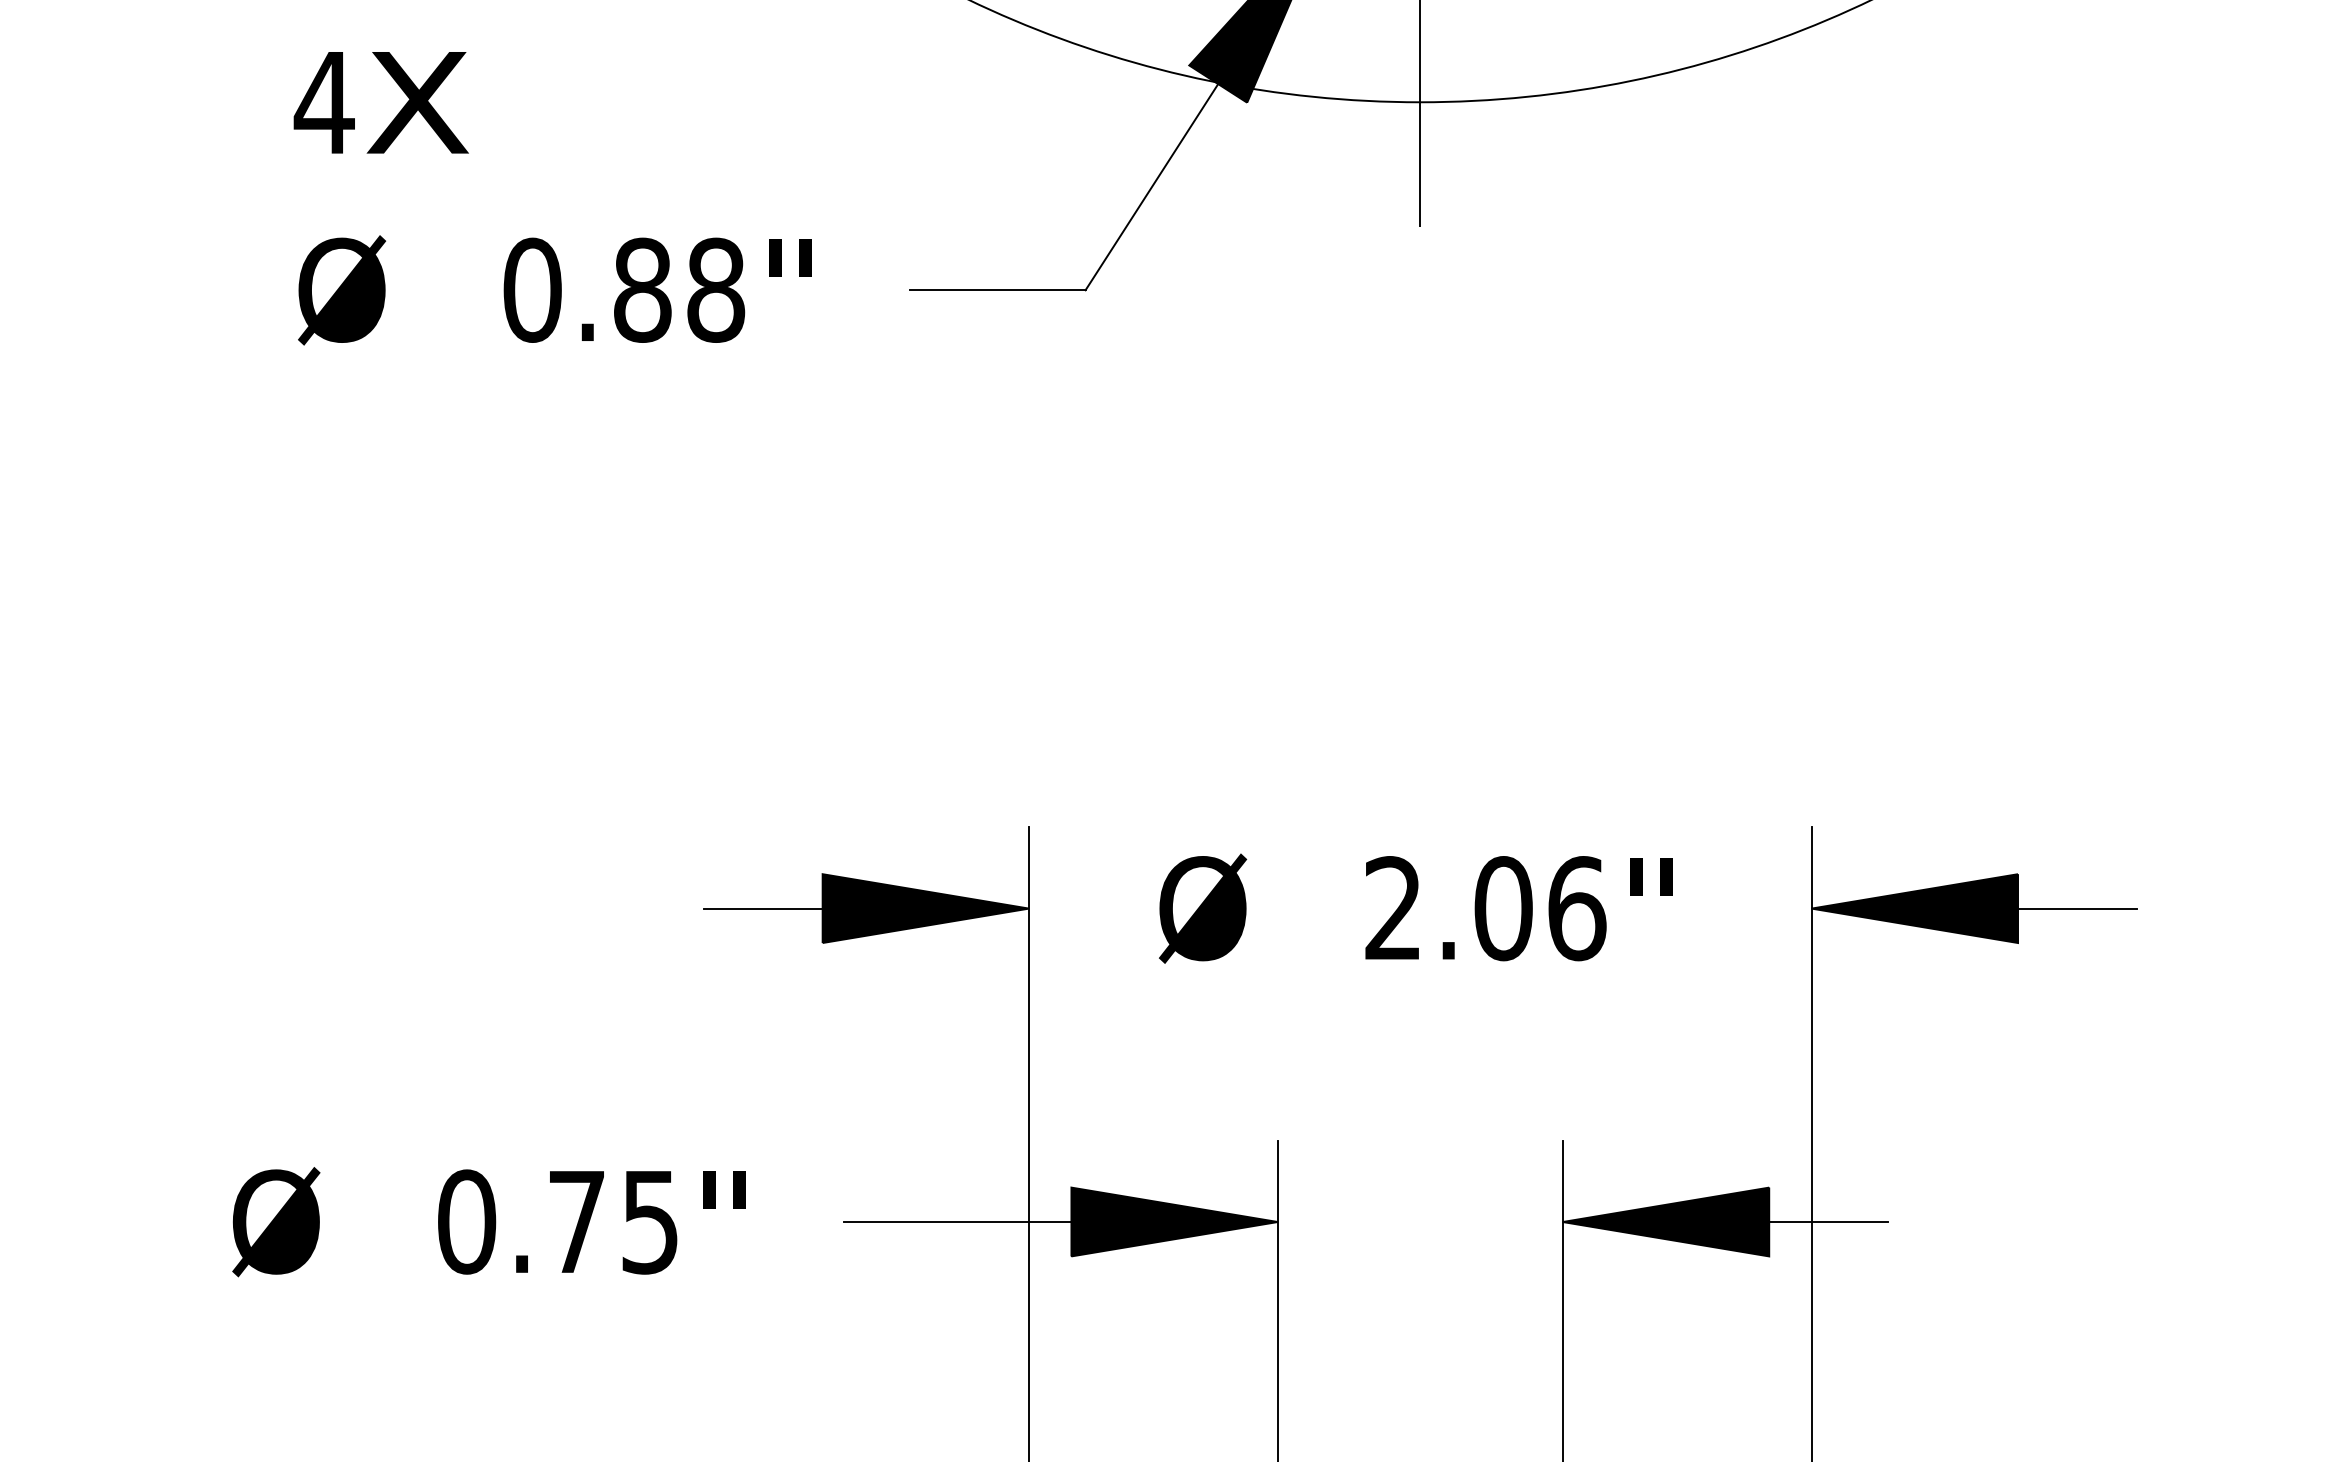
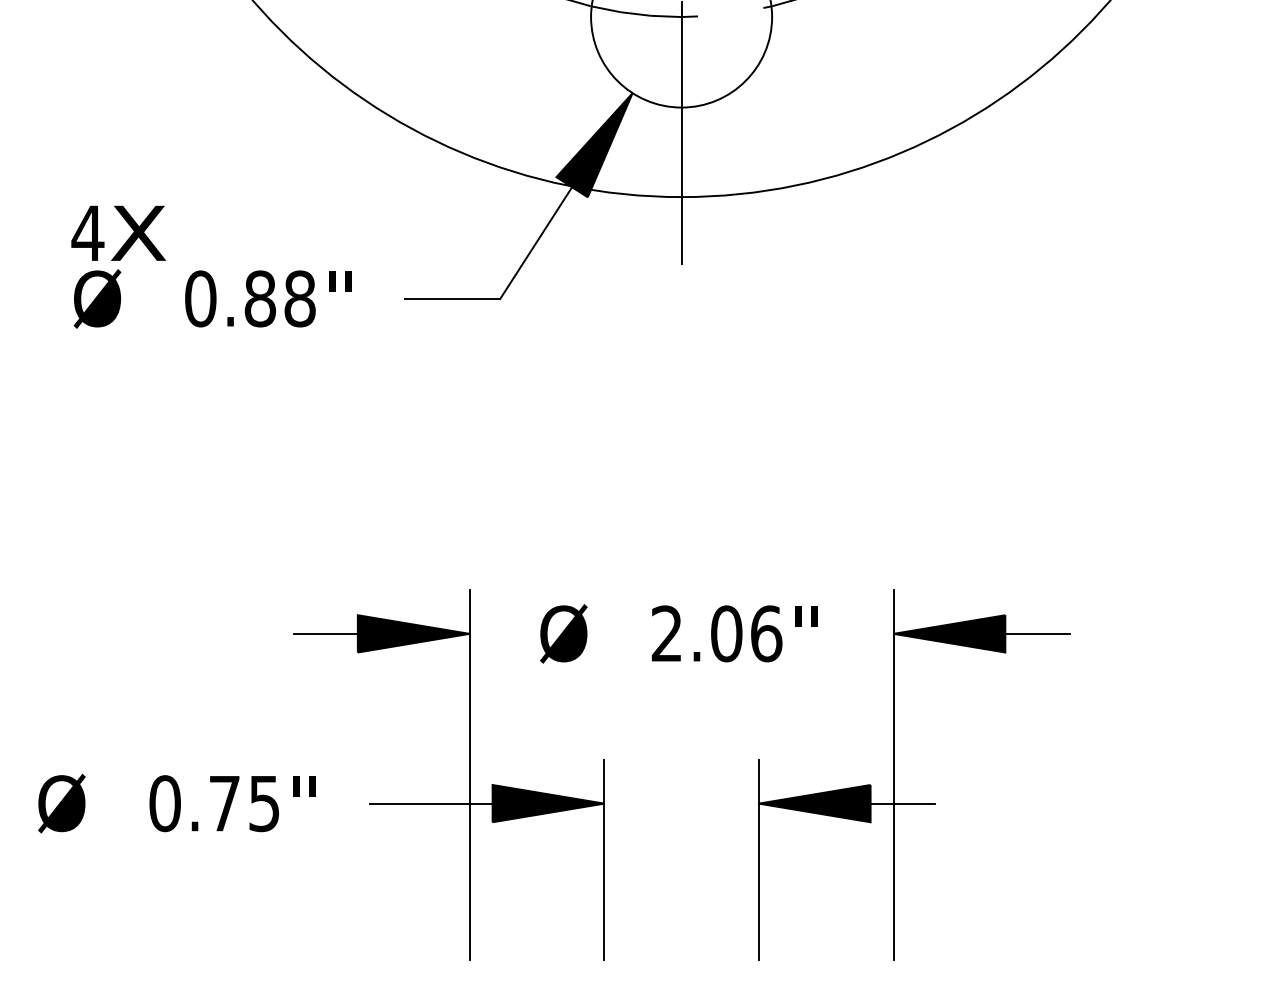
text: (380, 101) -> (118, 232), moved

